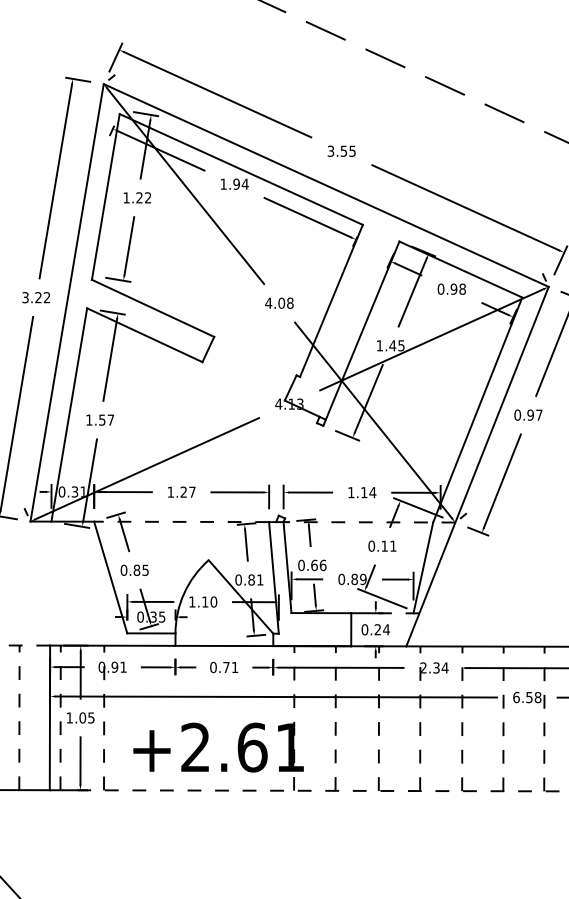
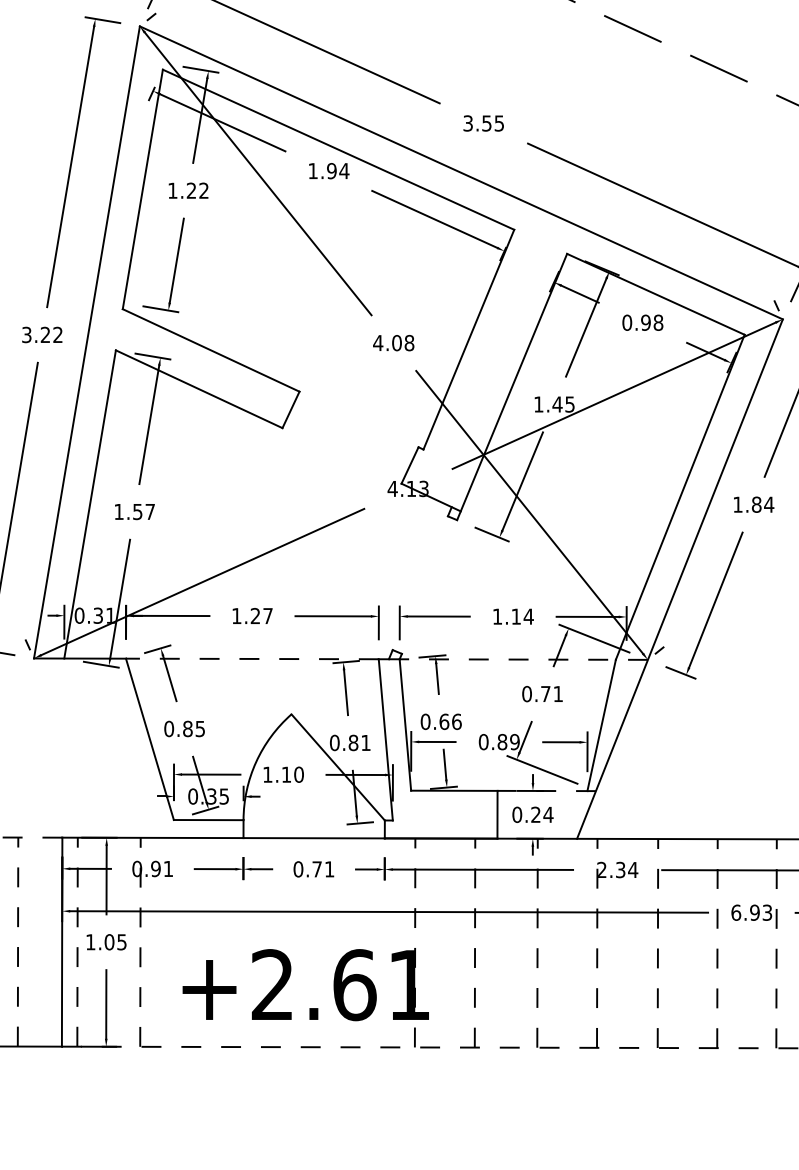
text: (528, 414) -> (753, 503), 0.97 -> 1.84
text: (384, 545) -> (545, 693), 0.11 -> 0.71
text: (533, 697) -> (760, 912), 6.58 -> 6.93

